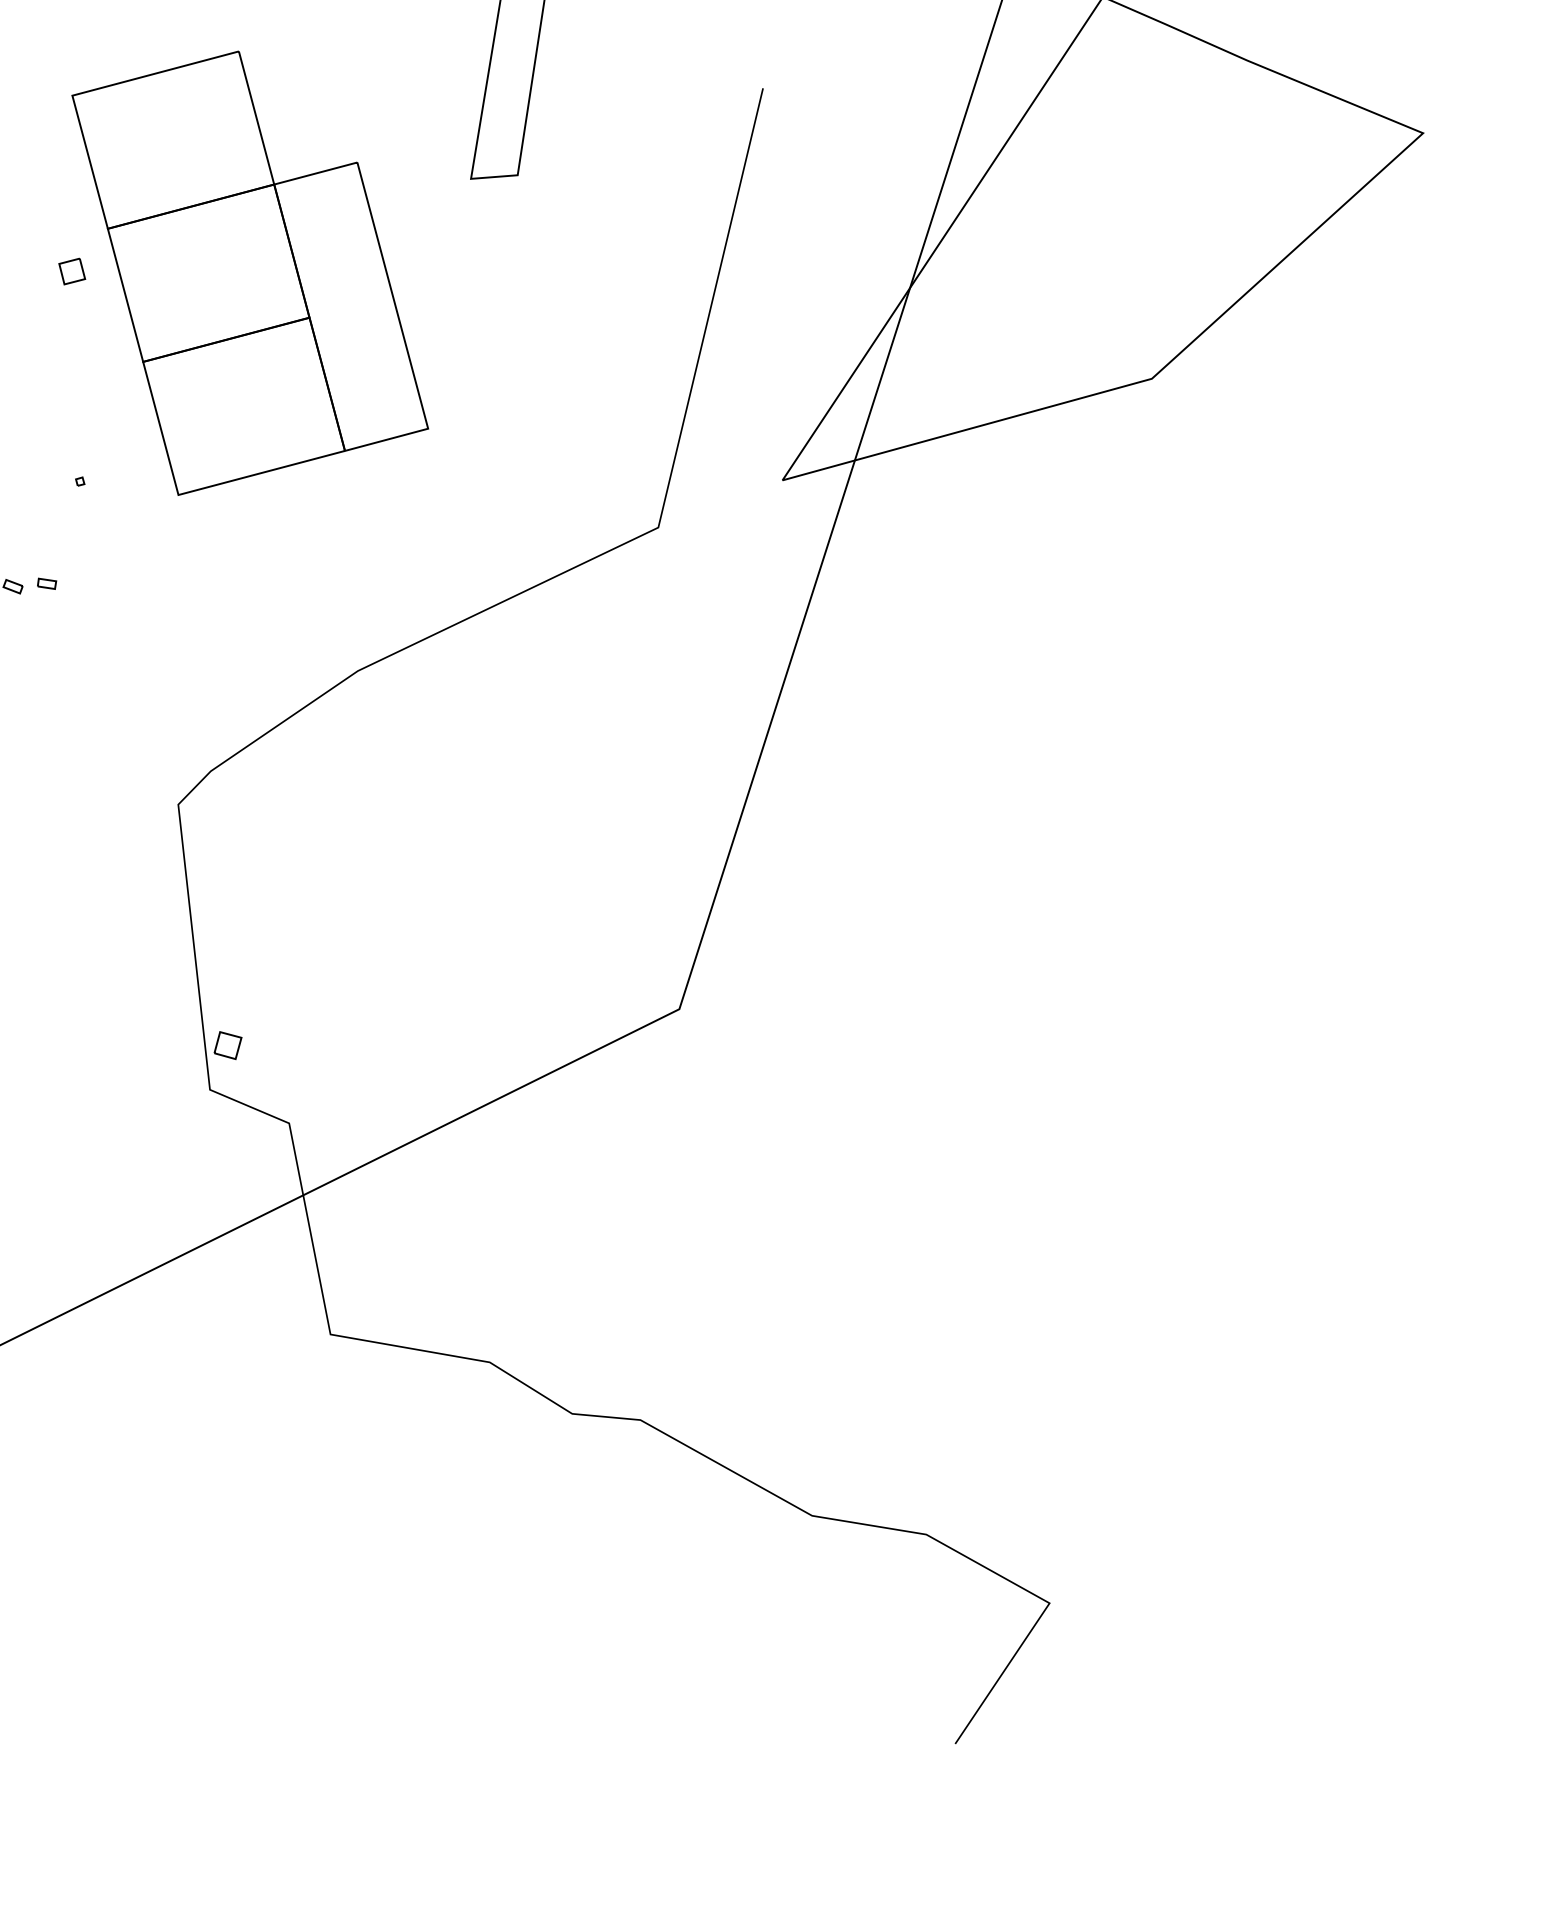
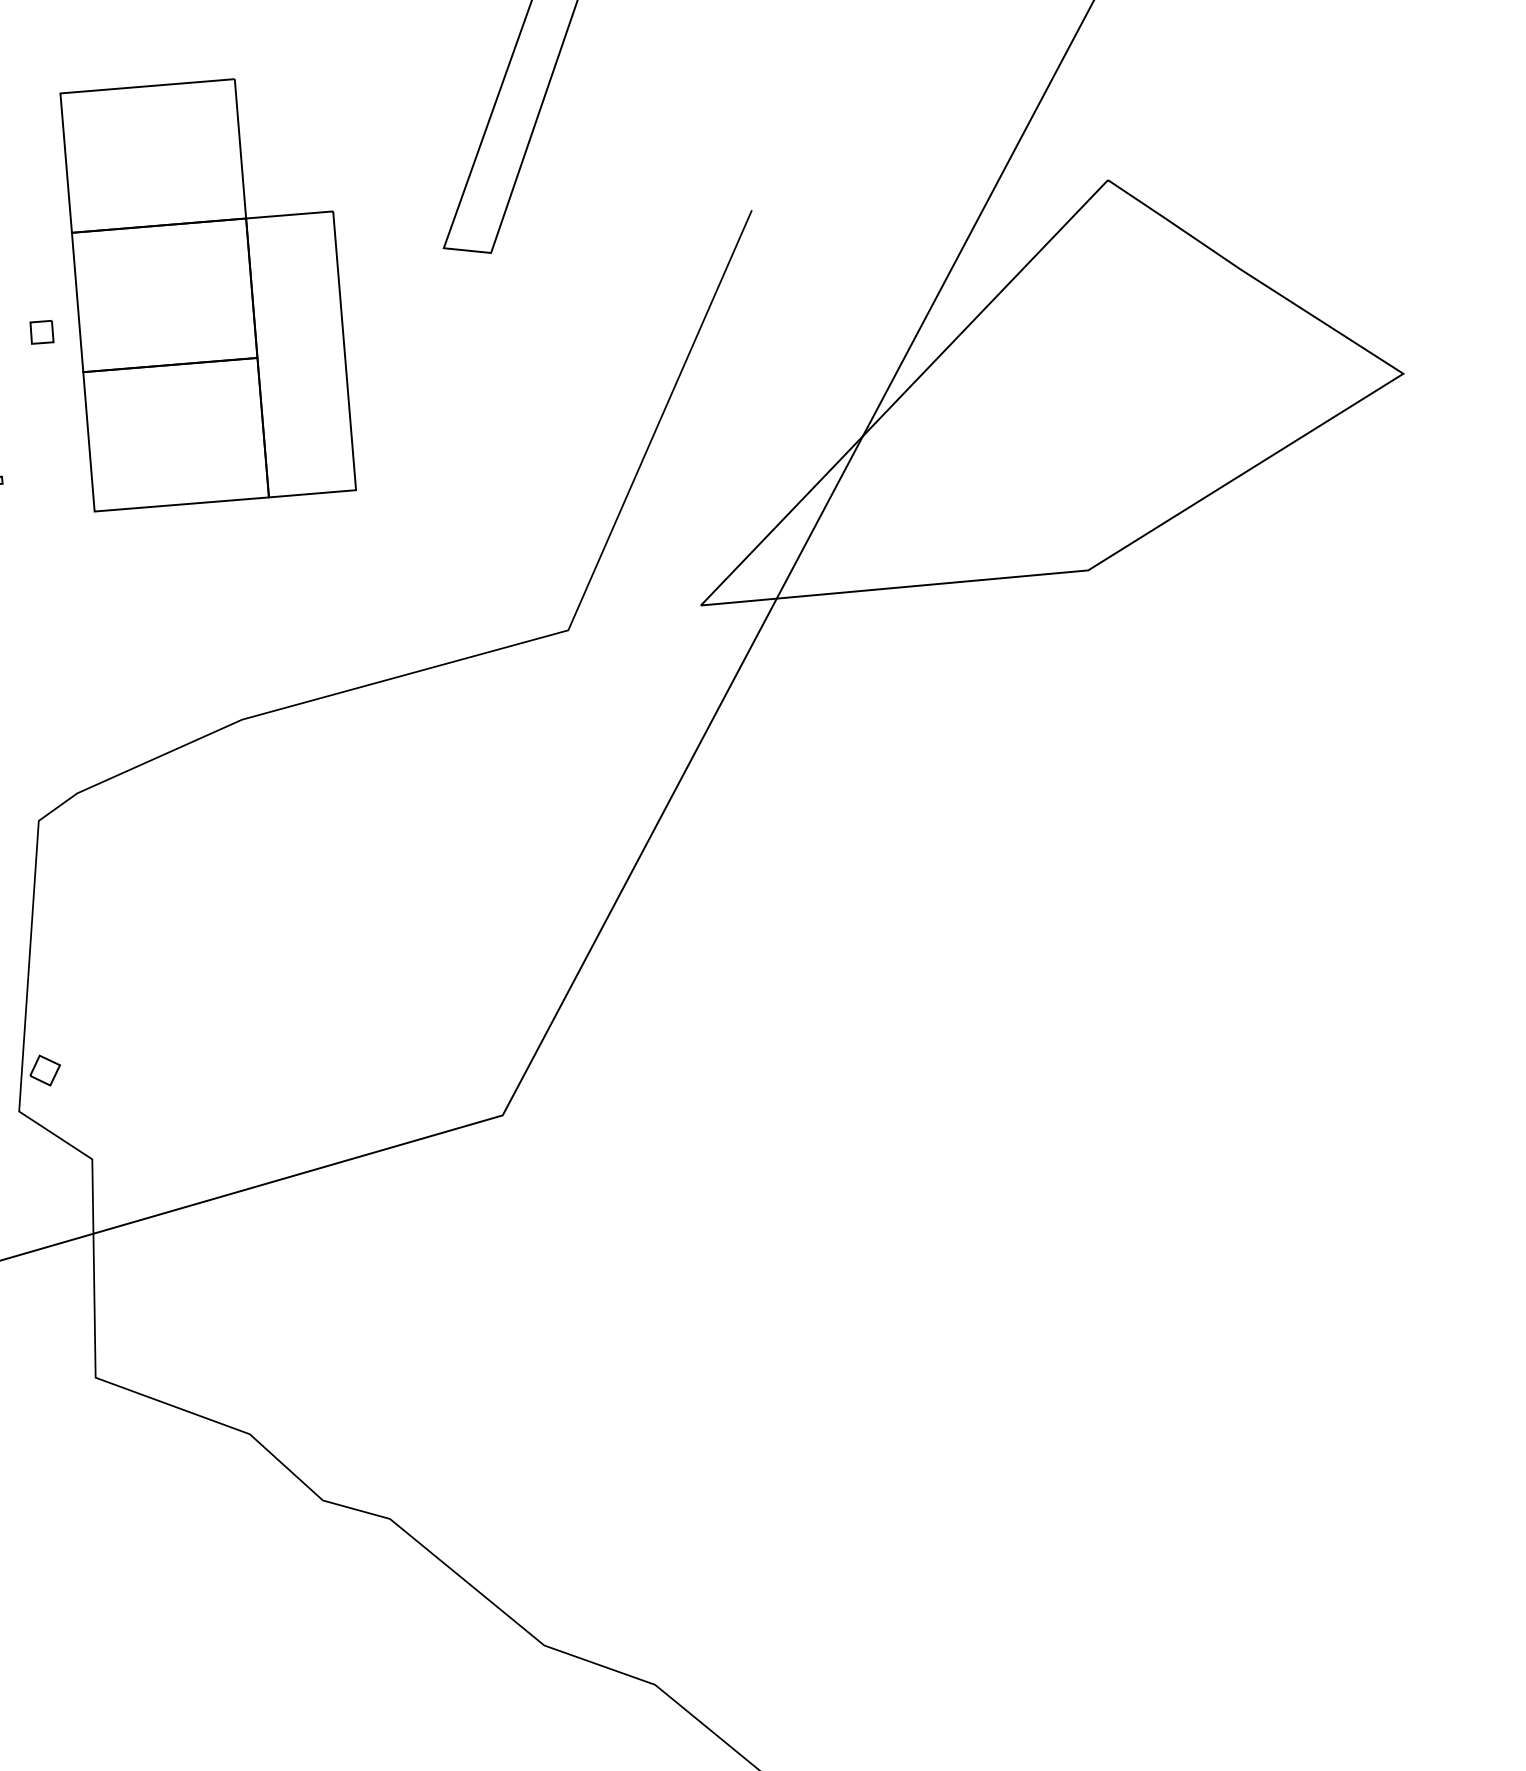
part: (72, 271) -> (42, 332), moved

